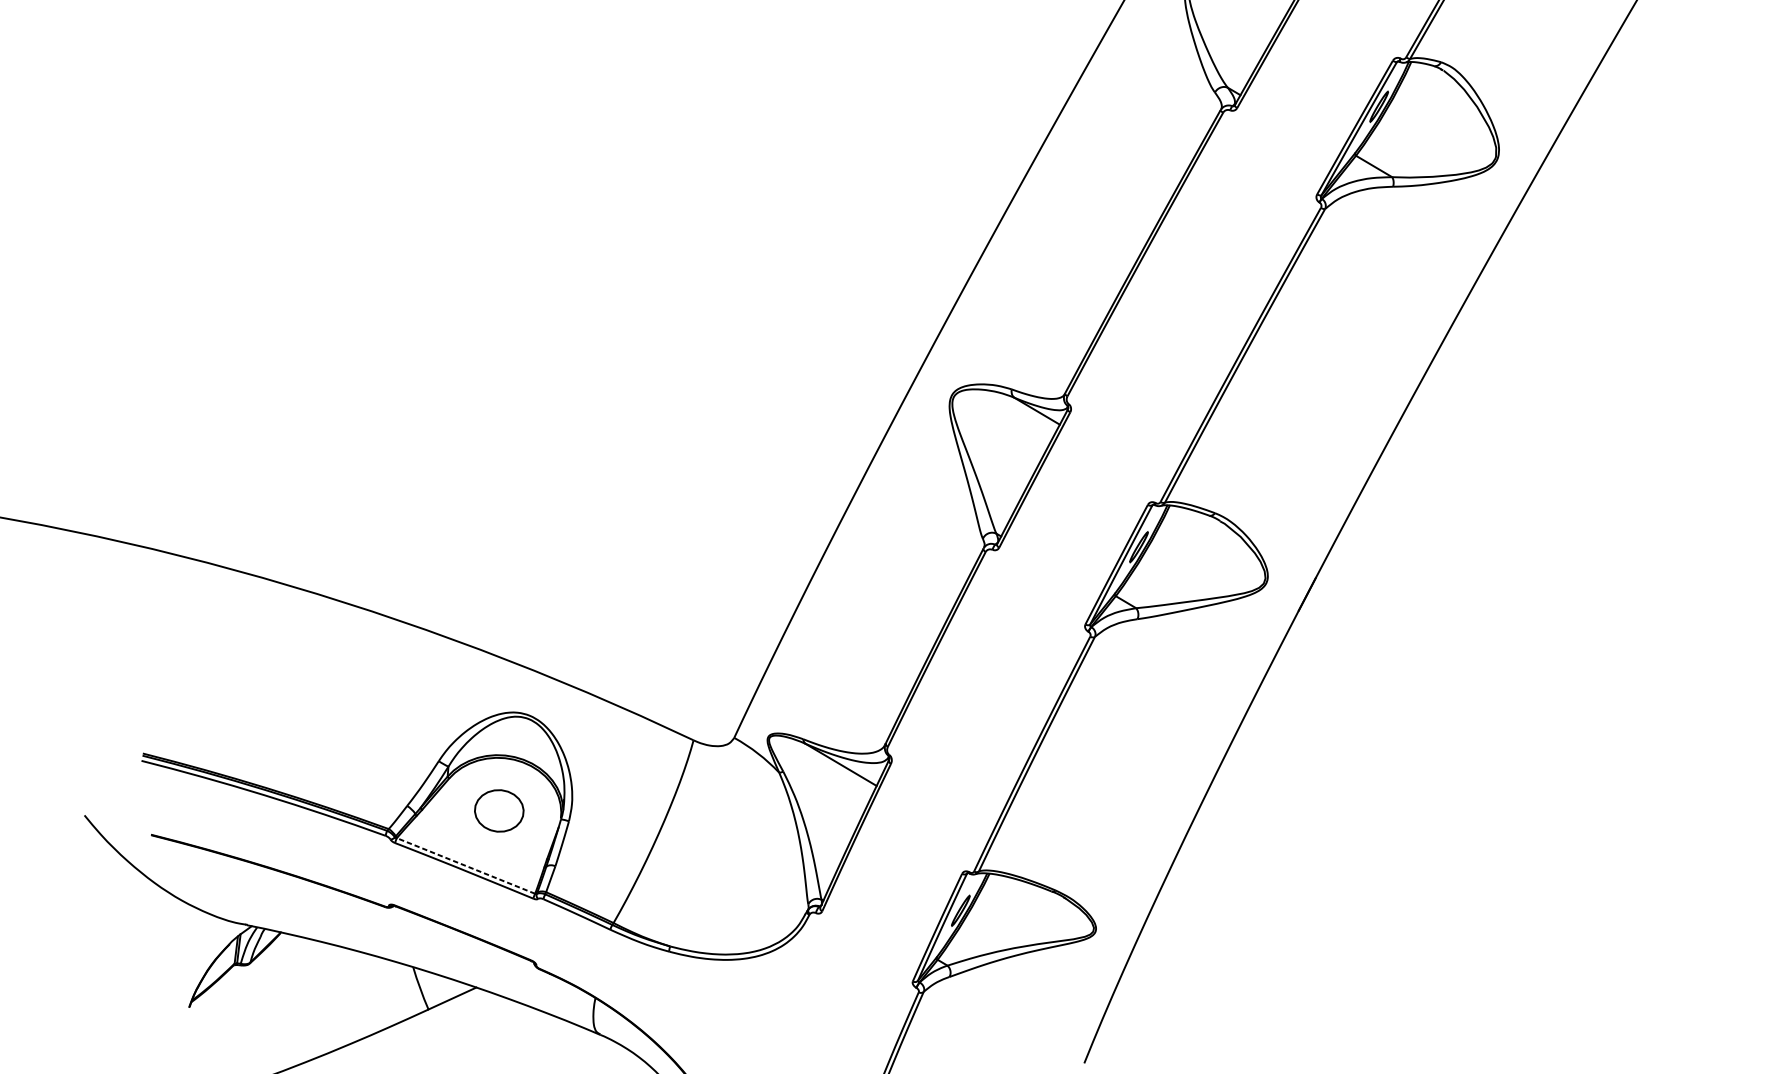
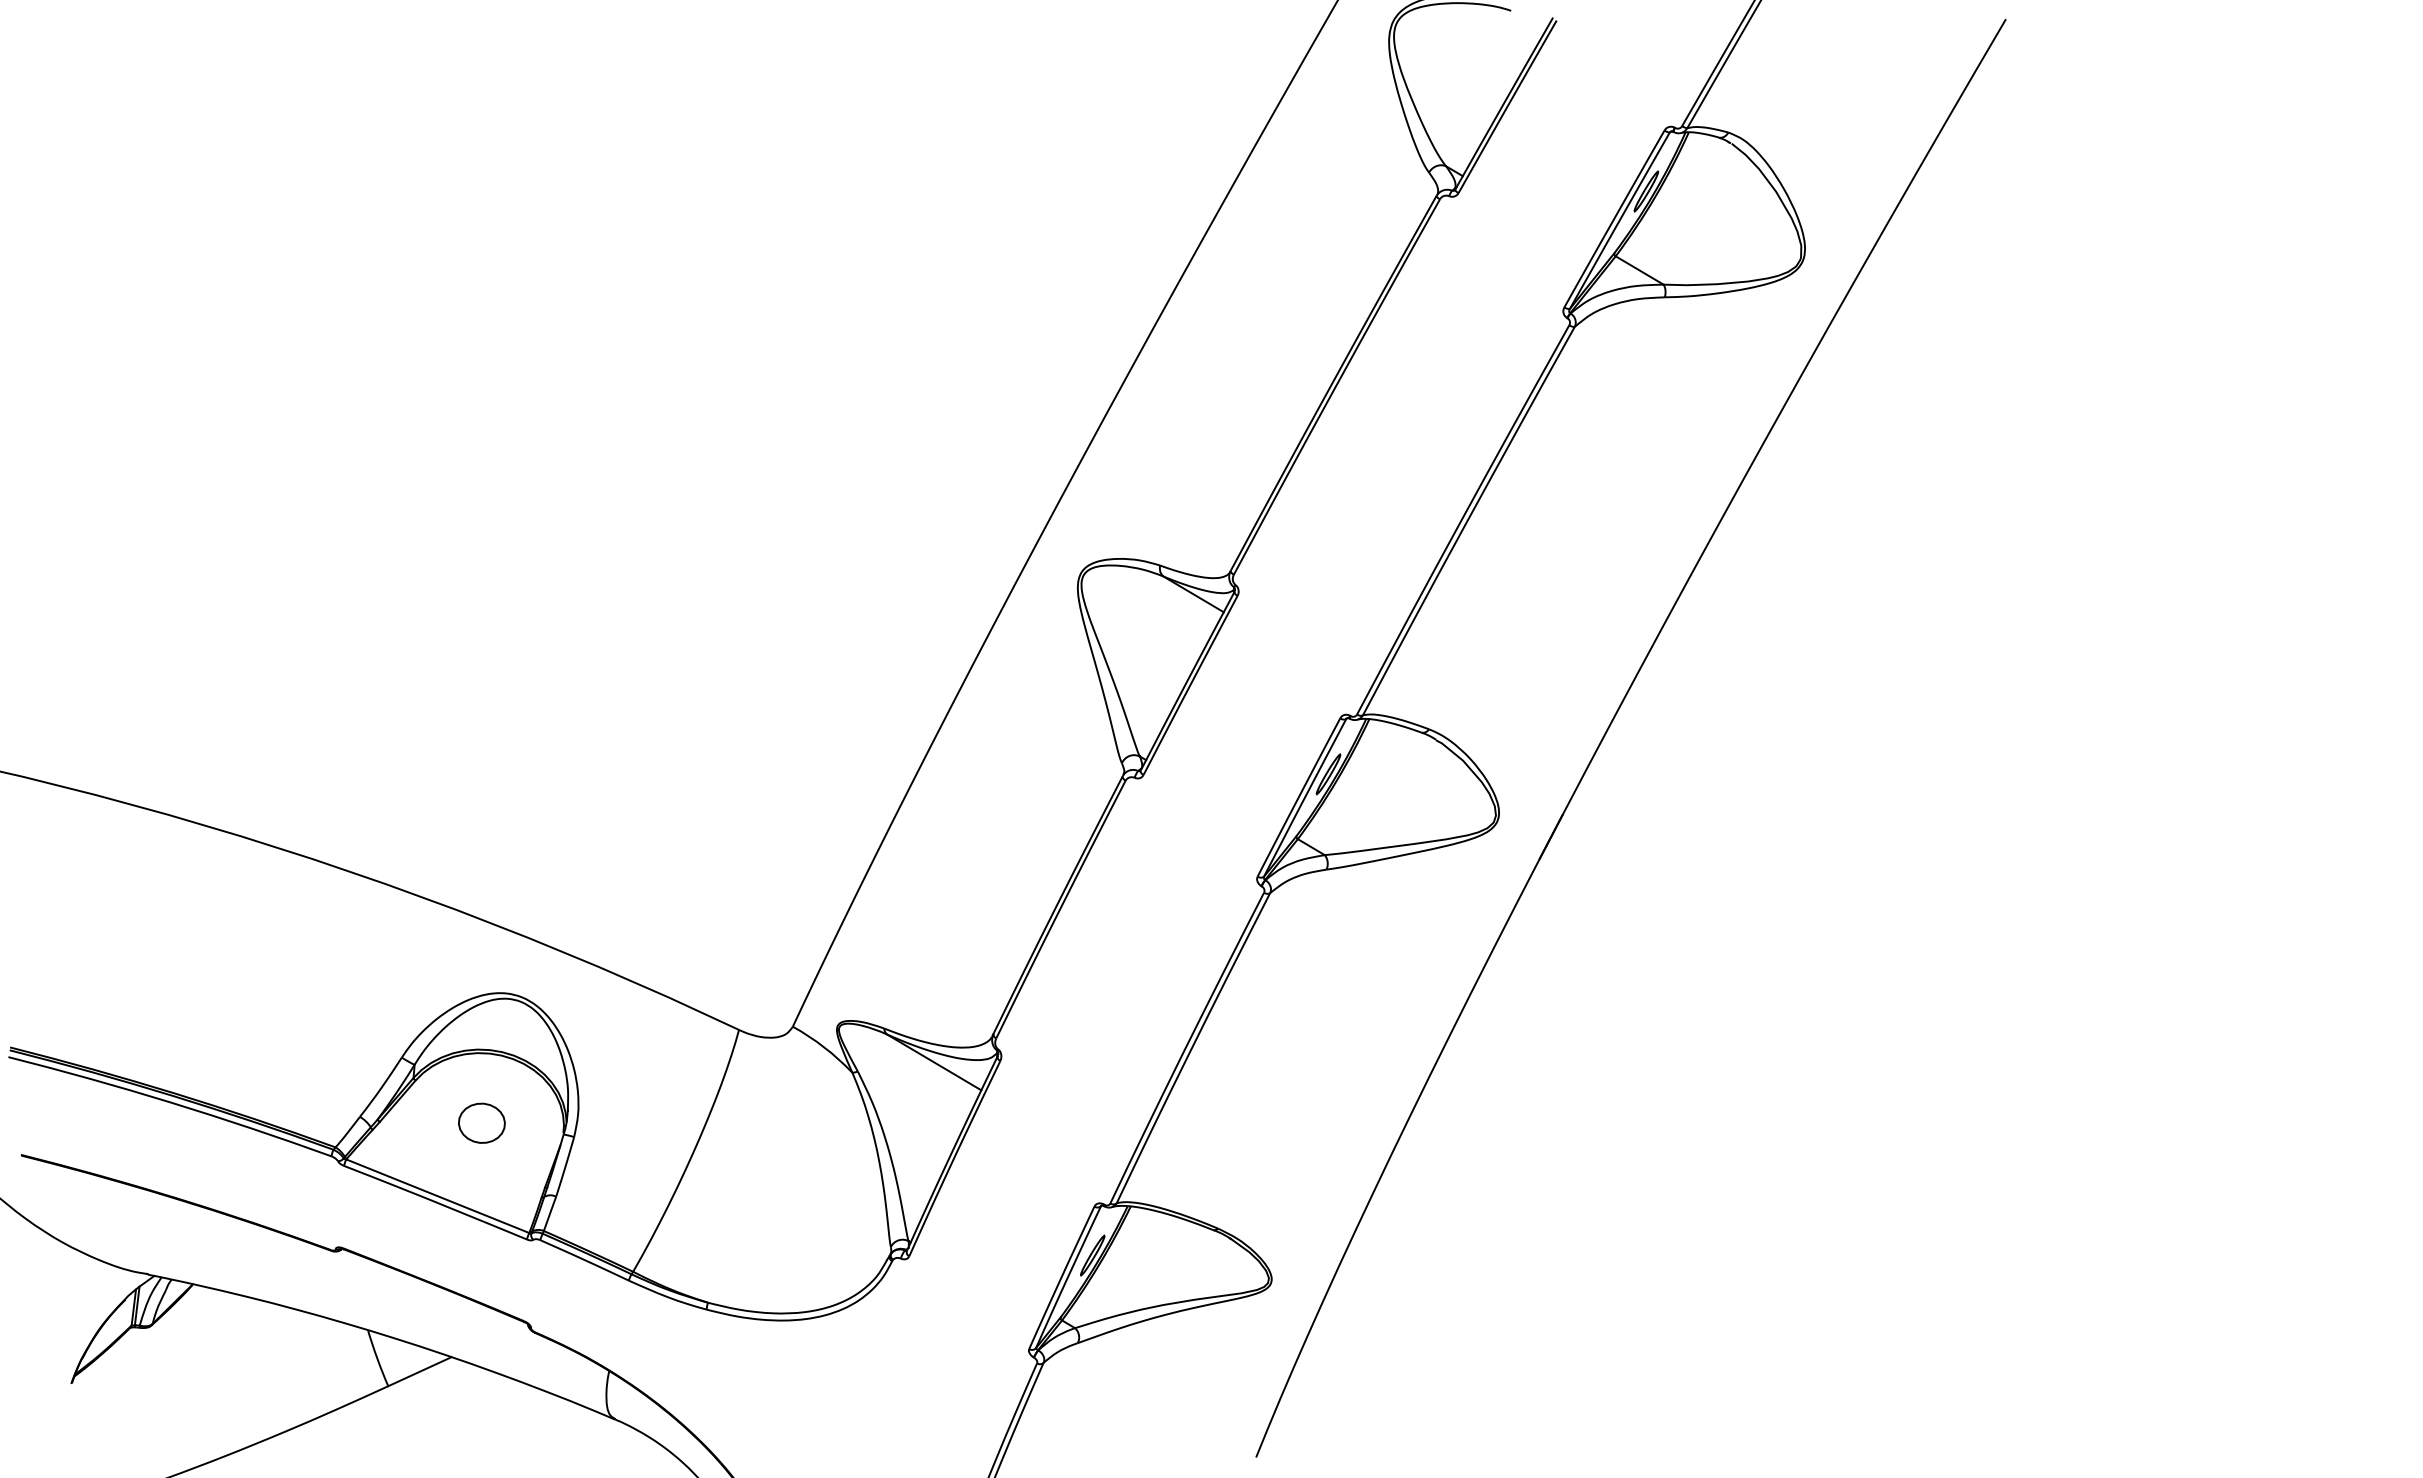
part: (498, 810) -> (481, 1122), size x0.71
line: (465, 866) -> (437, 1196), dashed -> solid

